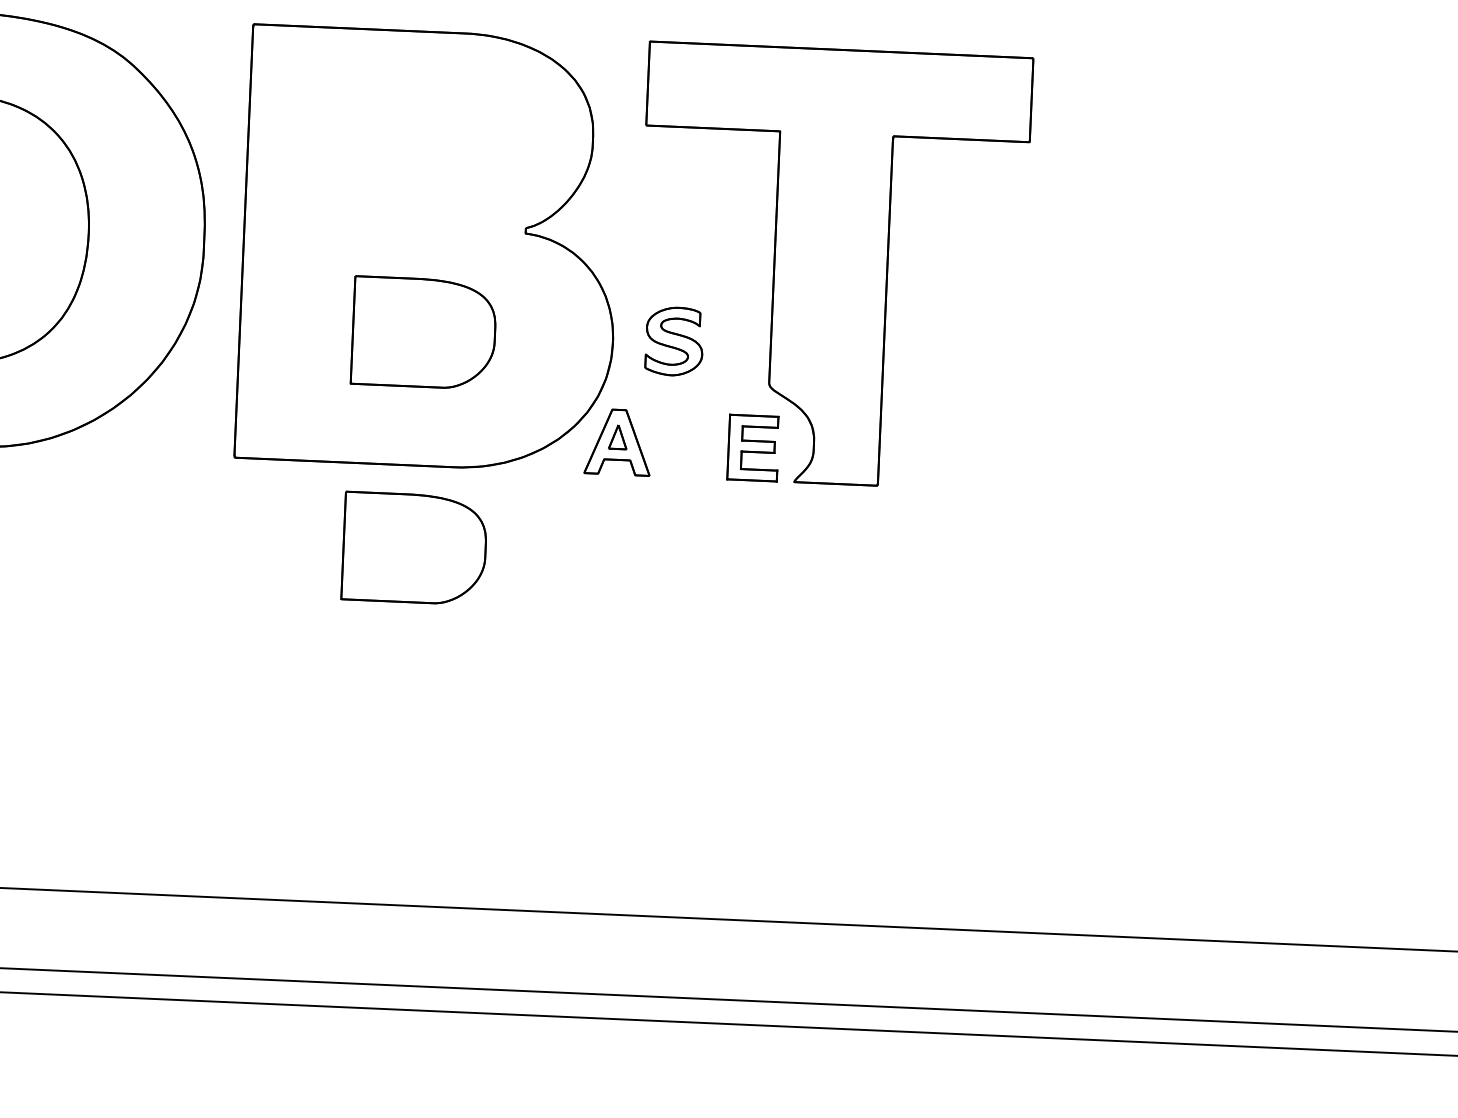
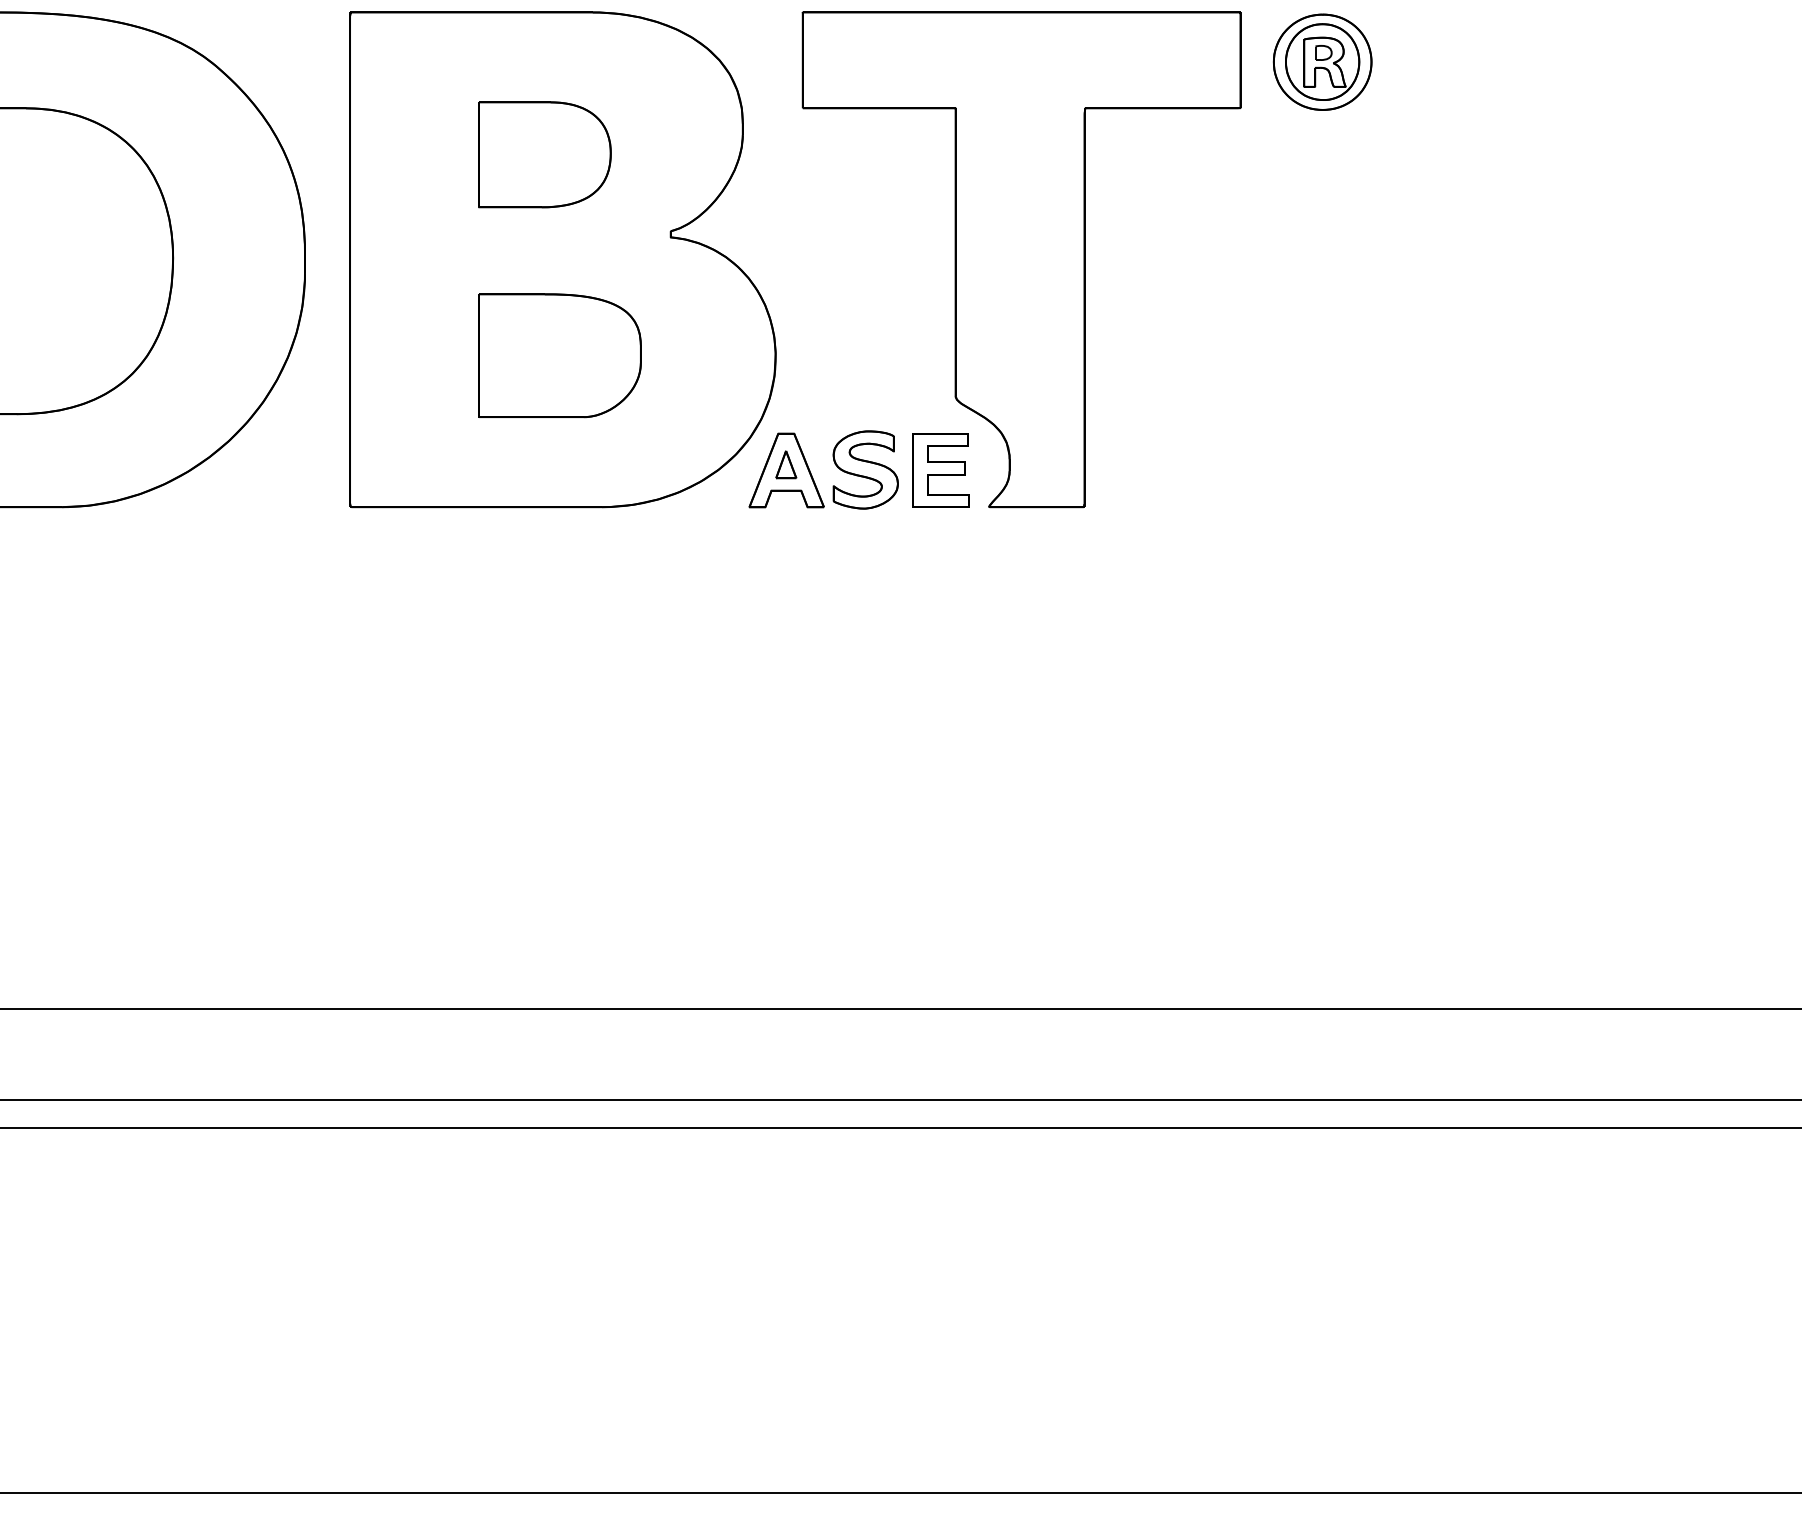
part: (1103, 104) -> (1322, 61), added
part: (418, 156) -> (544, 154), added
part: (674, 341) -> (865, 469), moved
part: (414, 548) -> (559, 601), removed

